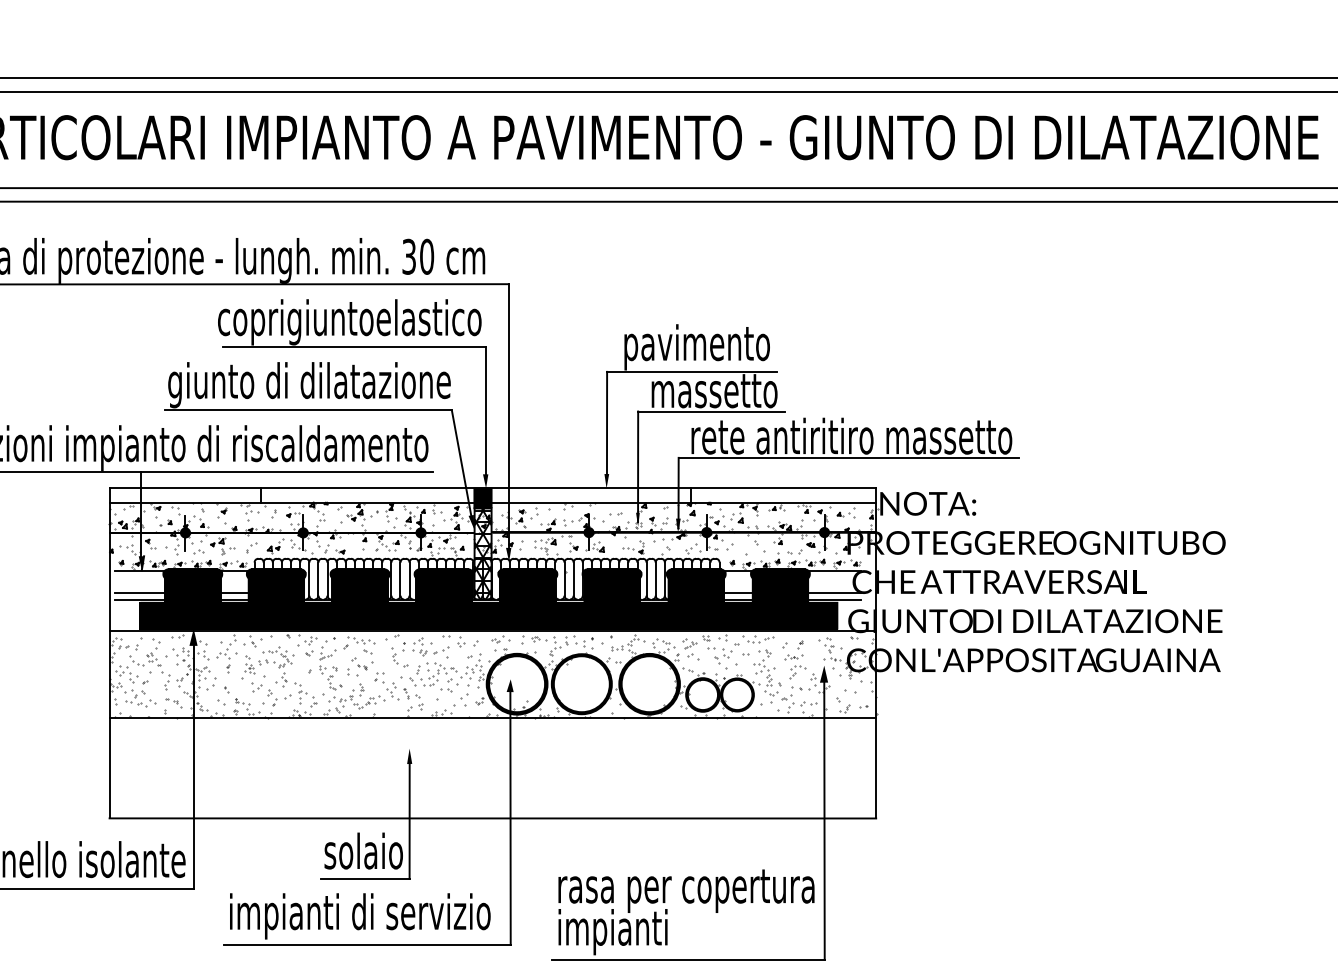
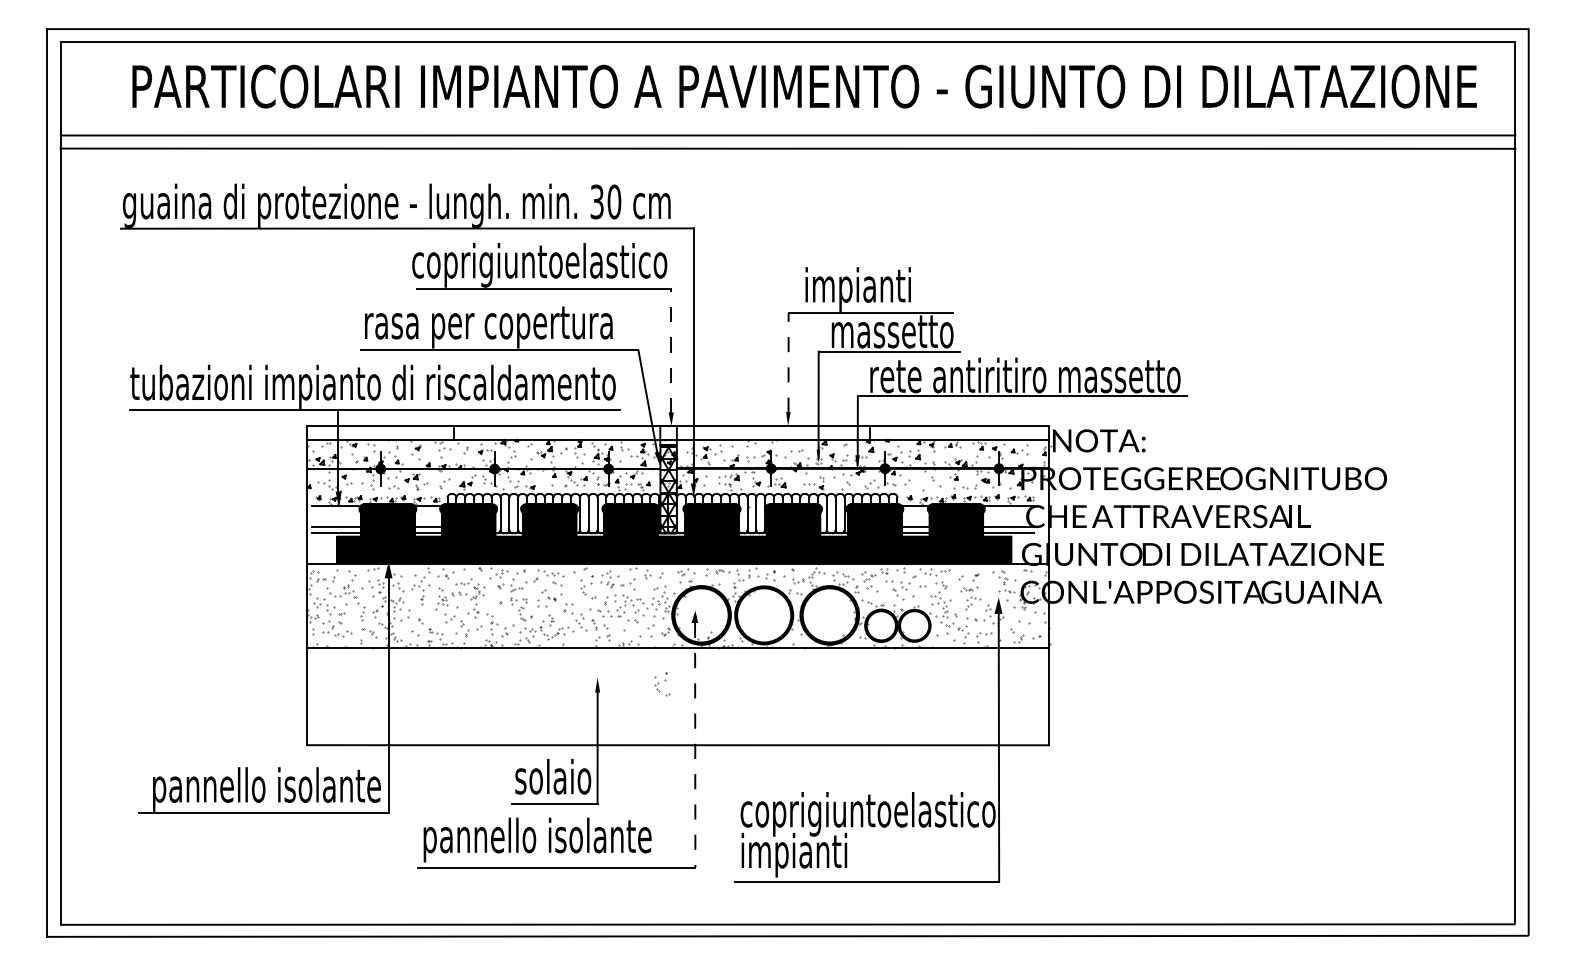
text: (696, 347) -> (875, 289), pavimento -> impianti
text: (309, 384) -> (500, 325), giunto di dilatazione -> rasa per copertura
line: (486, 411) -> (671, 351), solid -> dashed
line: (606, 422) -> (788, 362), solid -> dashed
fill: (482, 498) -> (668, 435), removed
part: (476, 755) -> (662, 684), added
line: (510, 818) -> (695, 745), solid -> dashed
text: (688, 890) -> (867, 814), rasa per copertura -> coprigiuntoelastico
text: (359, 915) -> (549, 839), impianti di servizio -> pannello isolante

